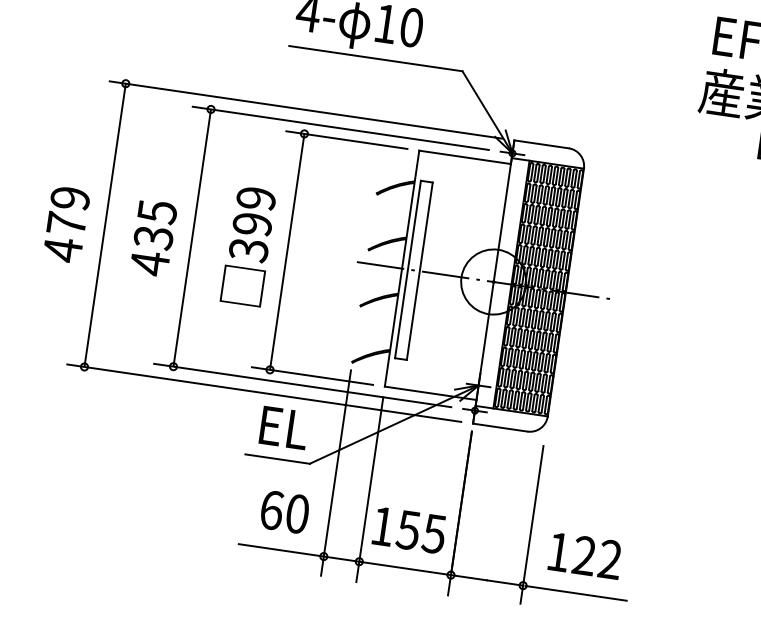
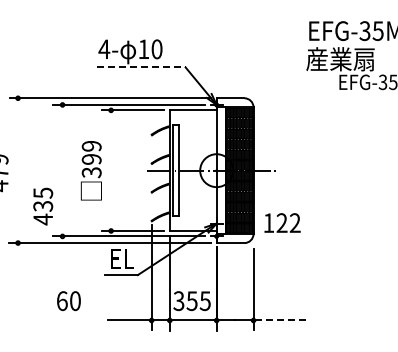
line: (376, 58) -> (141, 67), solid -> dashed
line: (106, 225) -> (18, 170), removed
line: (192, 237) -> (62, 170), removed
text: (154, 238) -> (43, 206), moved
line: (288, 251) -> (111, 170), removed
text: (283, 512) -> (68, 301), moved
text: (381, 527) -> (178, 301), 155 -> 355
text: (585, 554) -> (282, 222), moved
line: (575, 593) -> (280, 320), solid -> dashed

